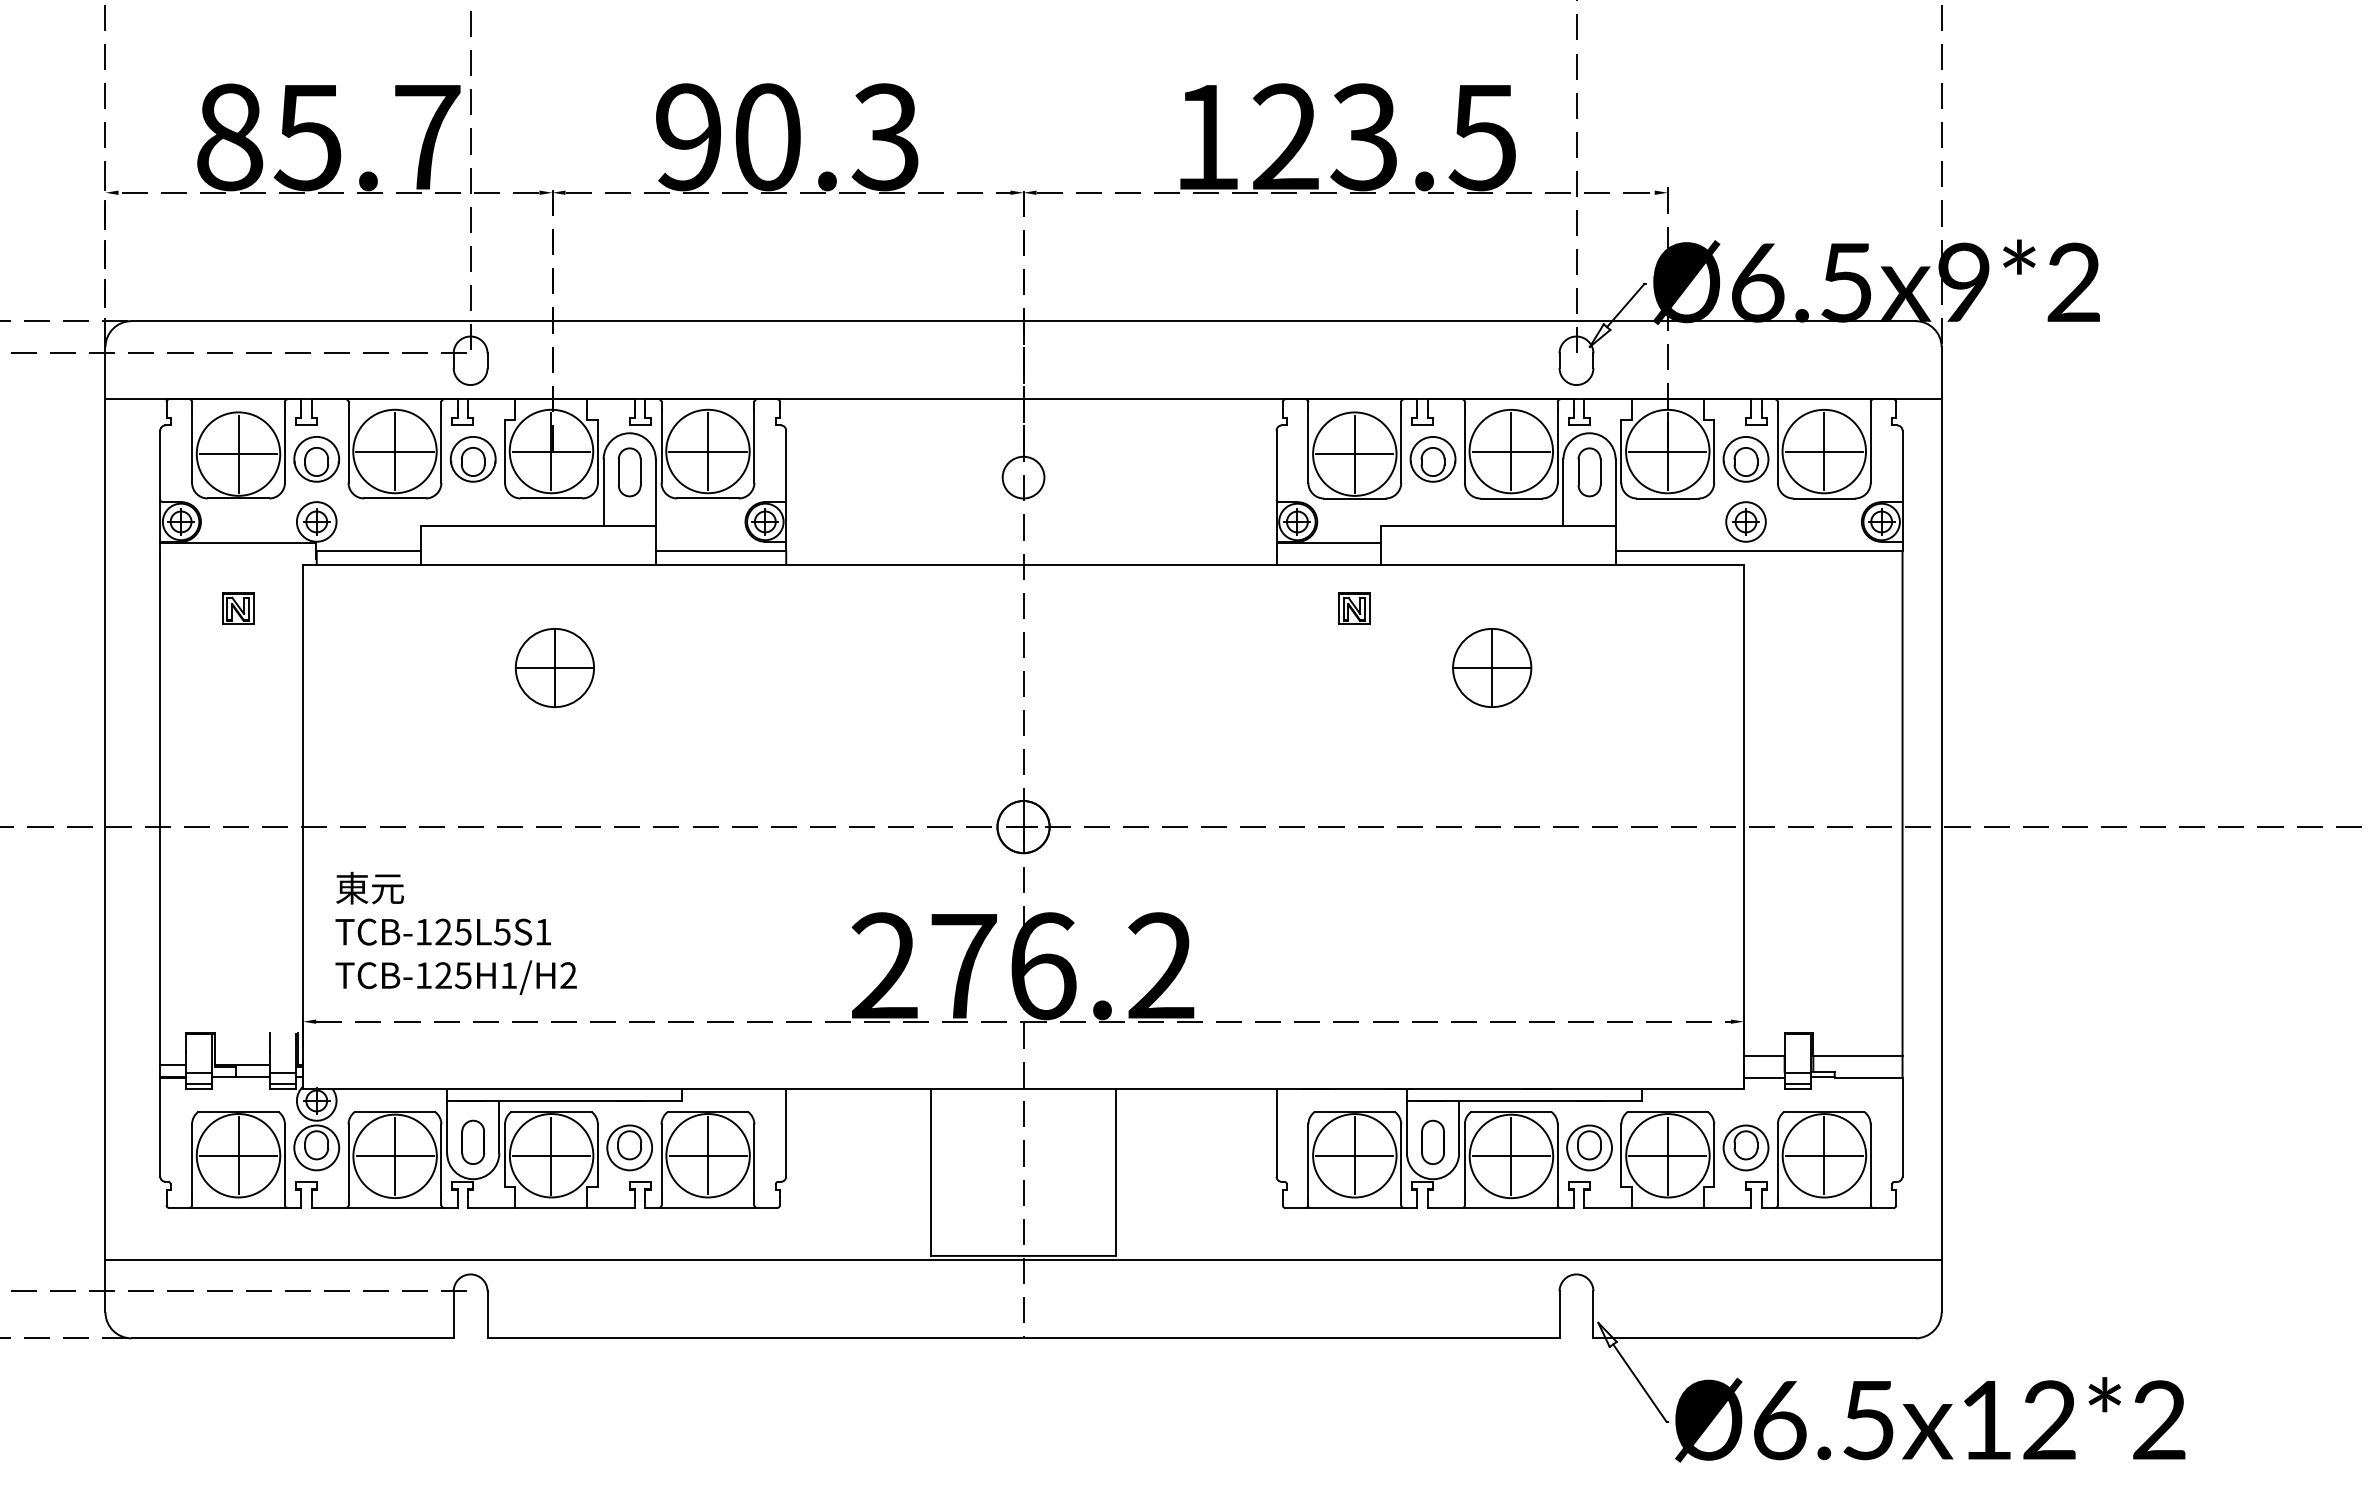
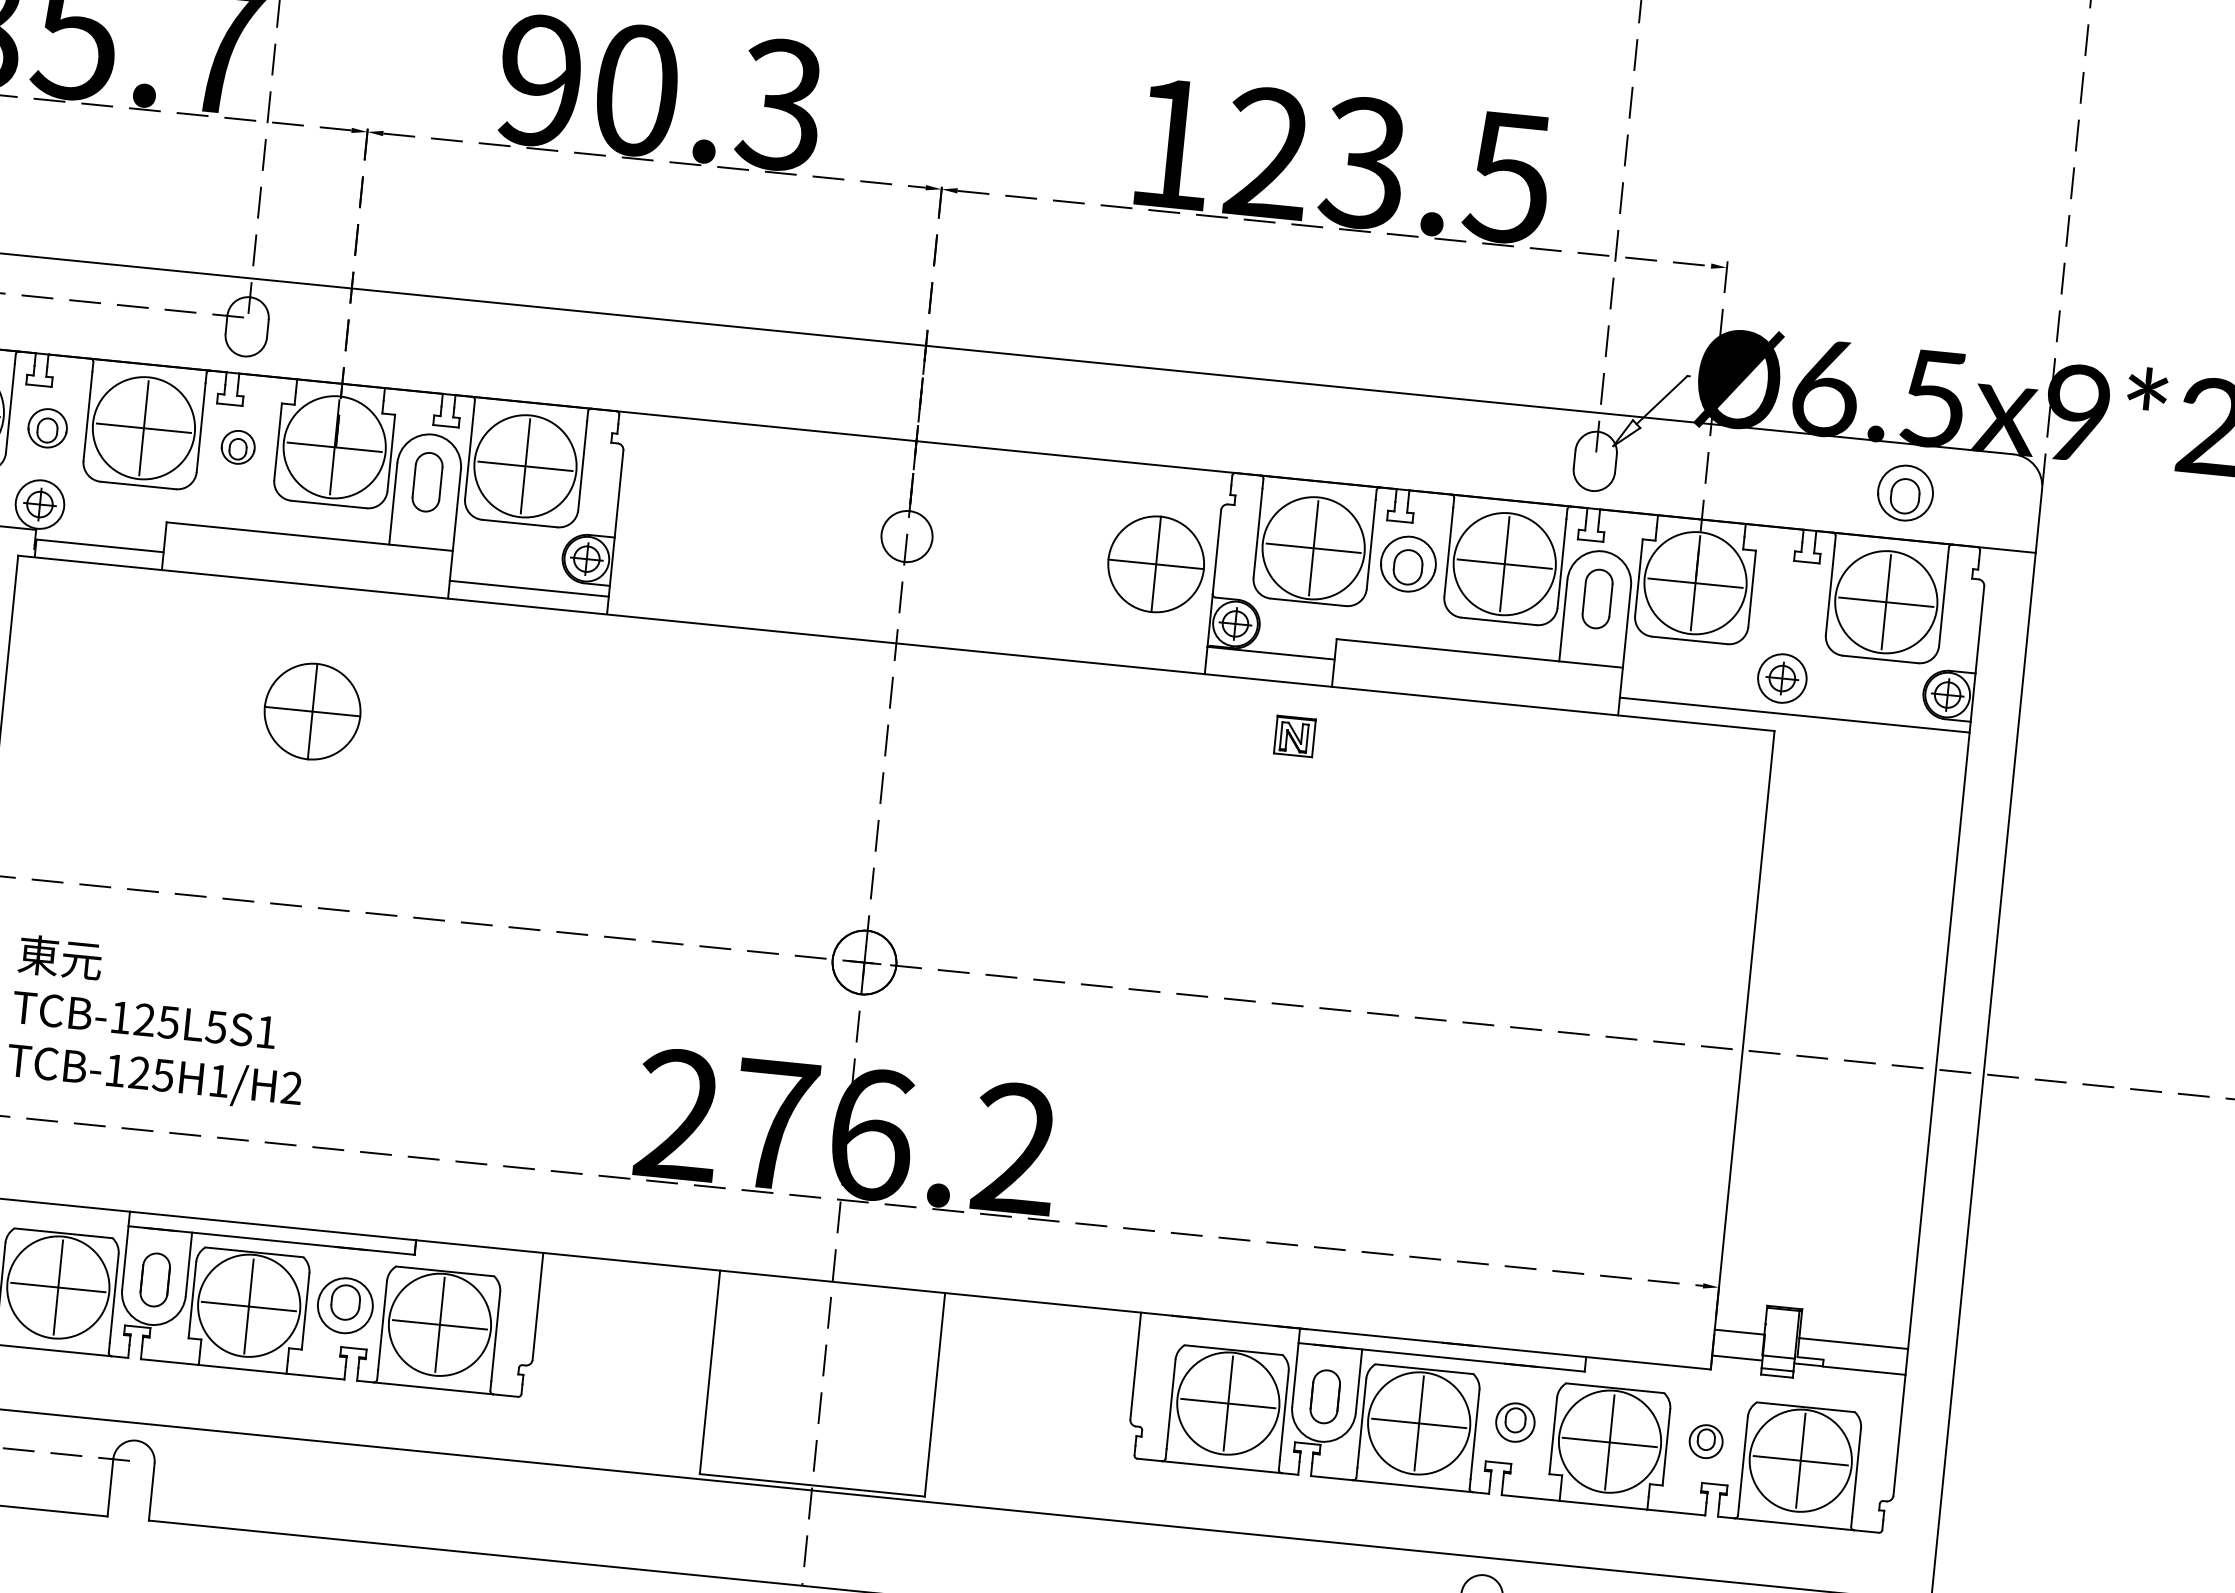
part: (316, 459) -> (47, 428), size x0.7
part: (472, 459) -> (237, 447), size x0.6
part: (1745, 459) -> (1904, 493), moved
part: (1492, 667) -> (1156, 563), moved
part: (1589, 1147) -> (1515, 1422), size x0.7
part: (1745, 1147) -> (1705, 1441), size x0.6

